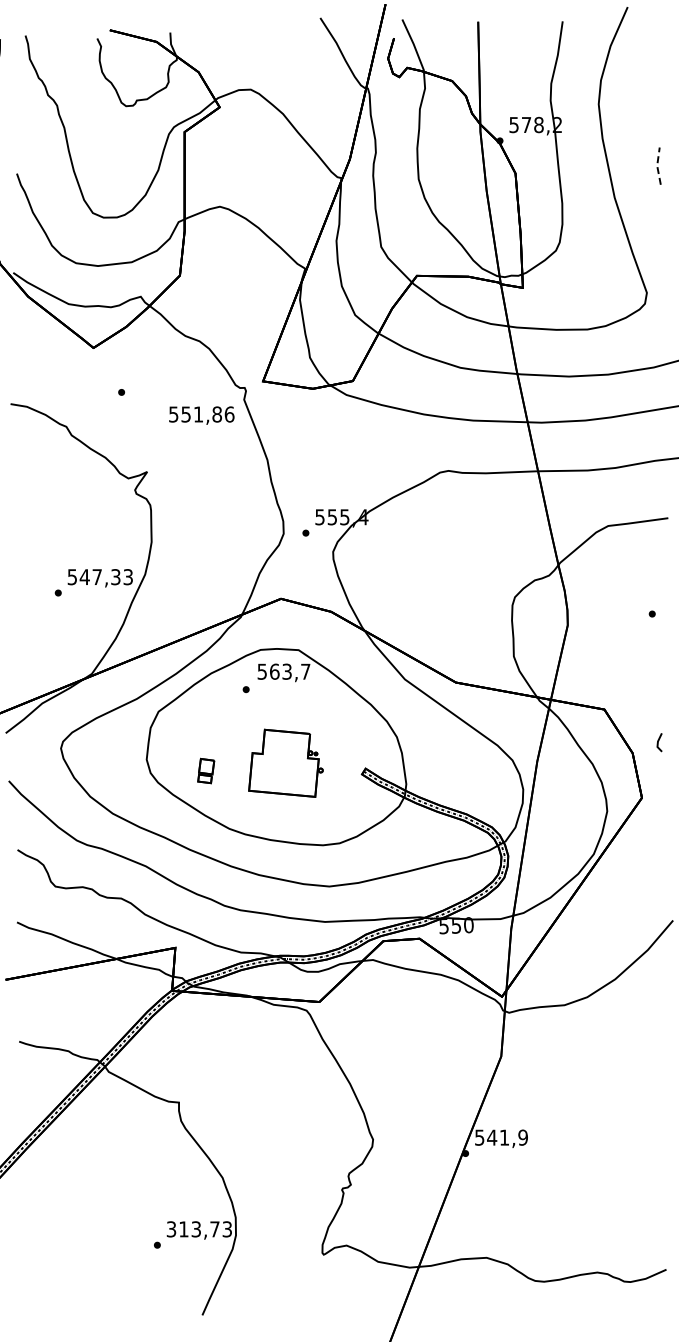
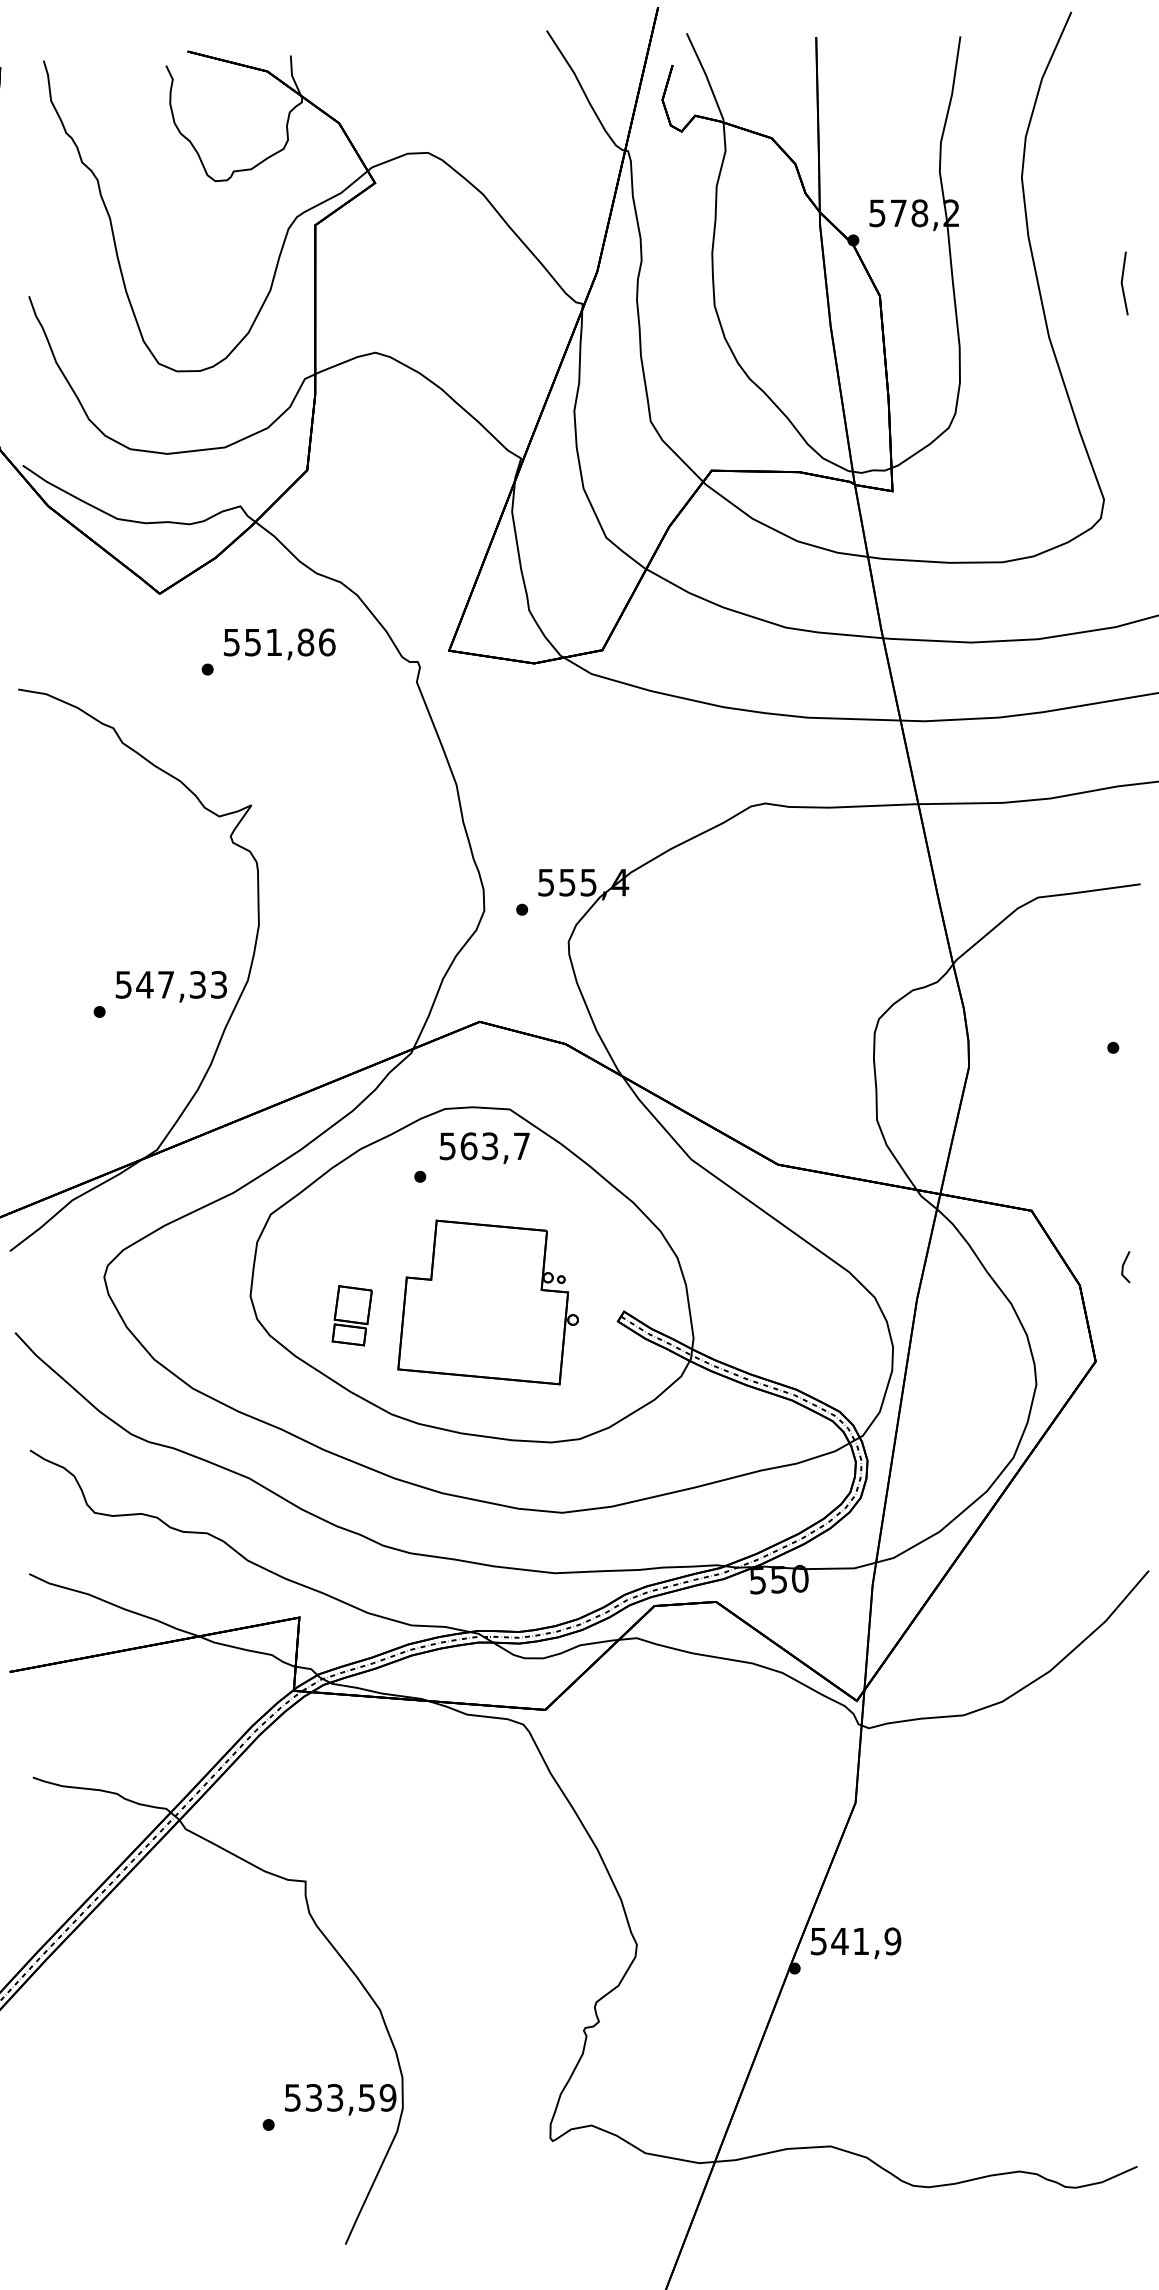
line: (657, 165) -> (1122, 282), dashed -> solid
text: (201, 415) -> (279, 644), moved
part: (285, 763) -> (487, 1302), size x1.43
part: (205, 770) -> (350, 1314), size x1.43
text: (199, 1229) -> (340, 2098), 313,73 -> 533,59

